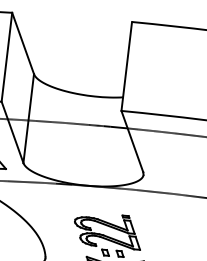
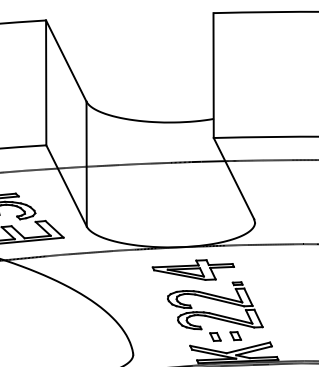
part: (95, 202) -> (192, 269), added

